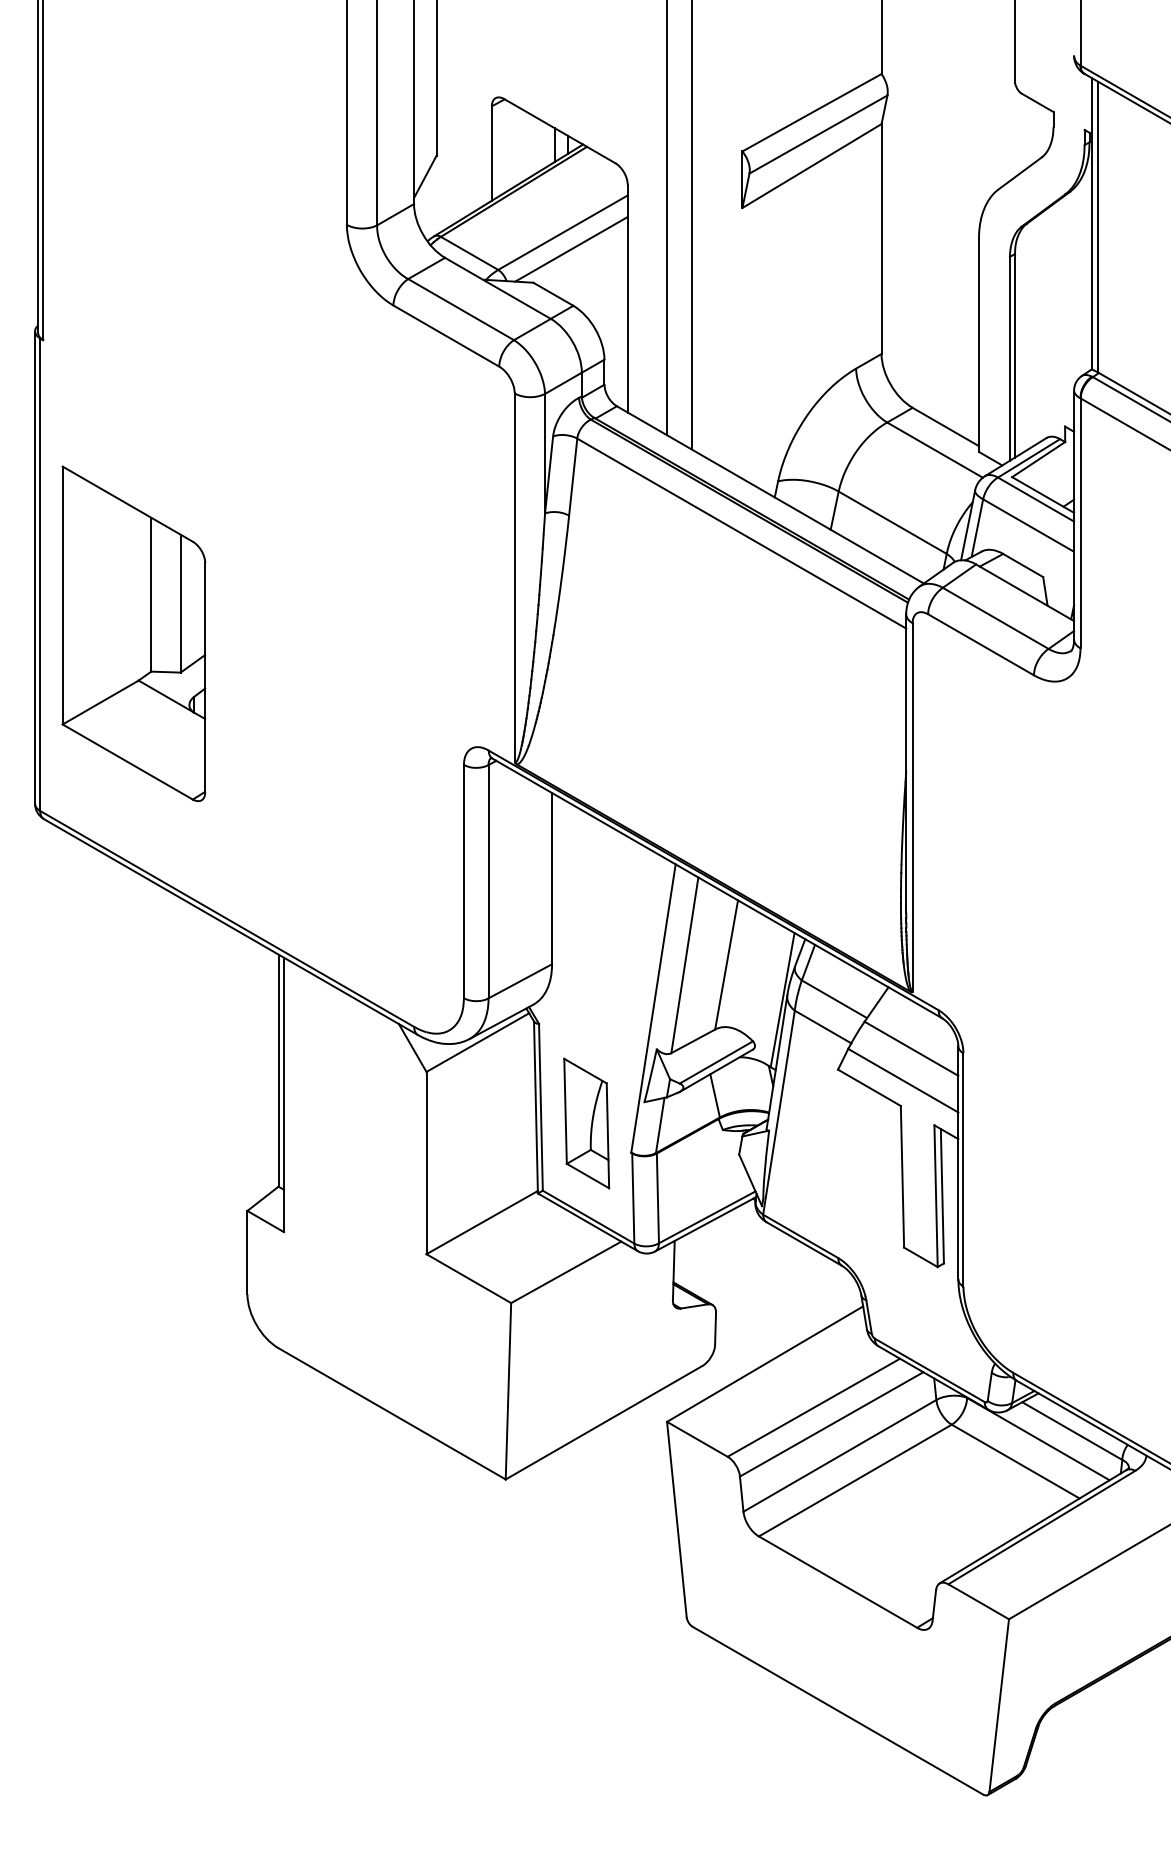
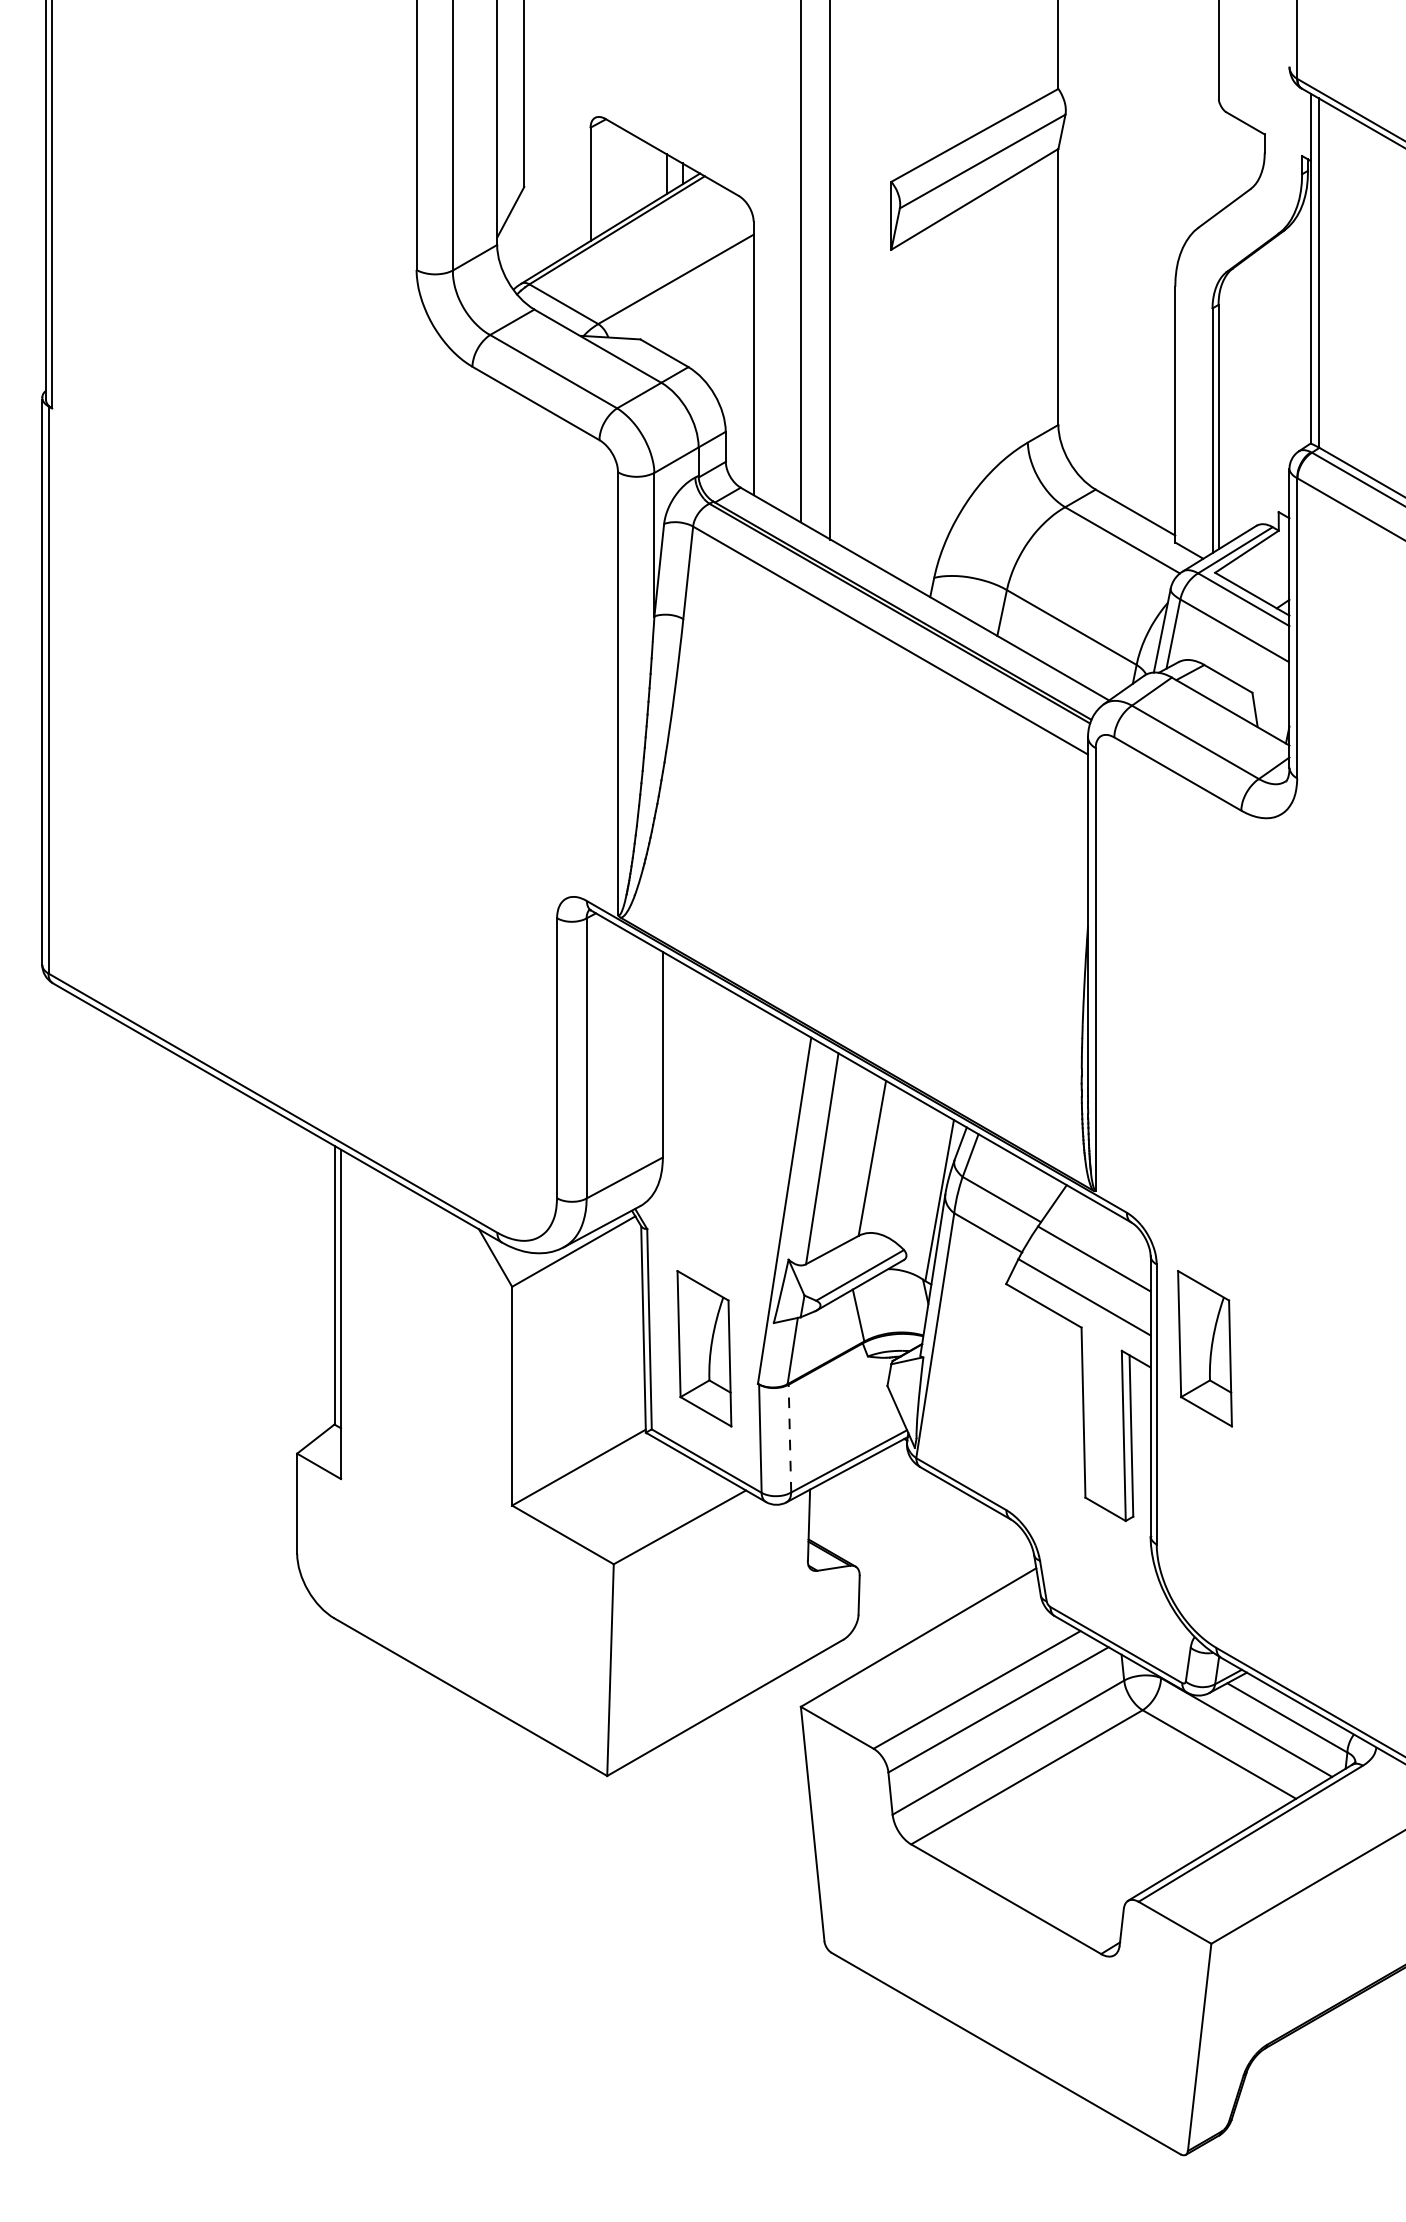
line: (571, 248) -> (686, 298), removed
part: (133, 633) -> (160, 760), removed
part: (1003, 1123) -> (1204, 1348), added
line: (657, 1198) -> (789, 1438), solid -> dashed

